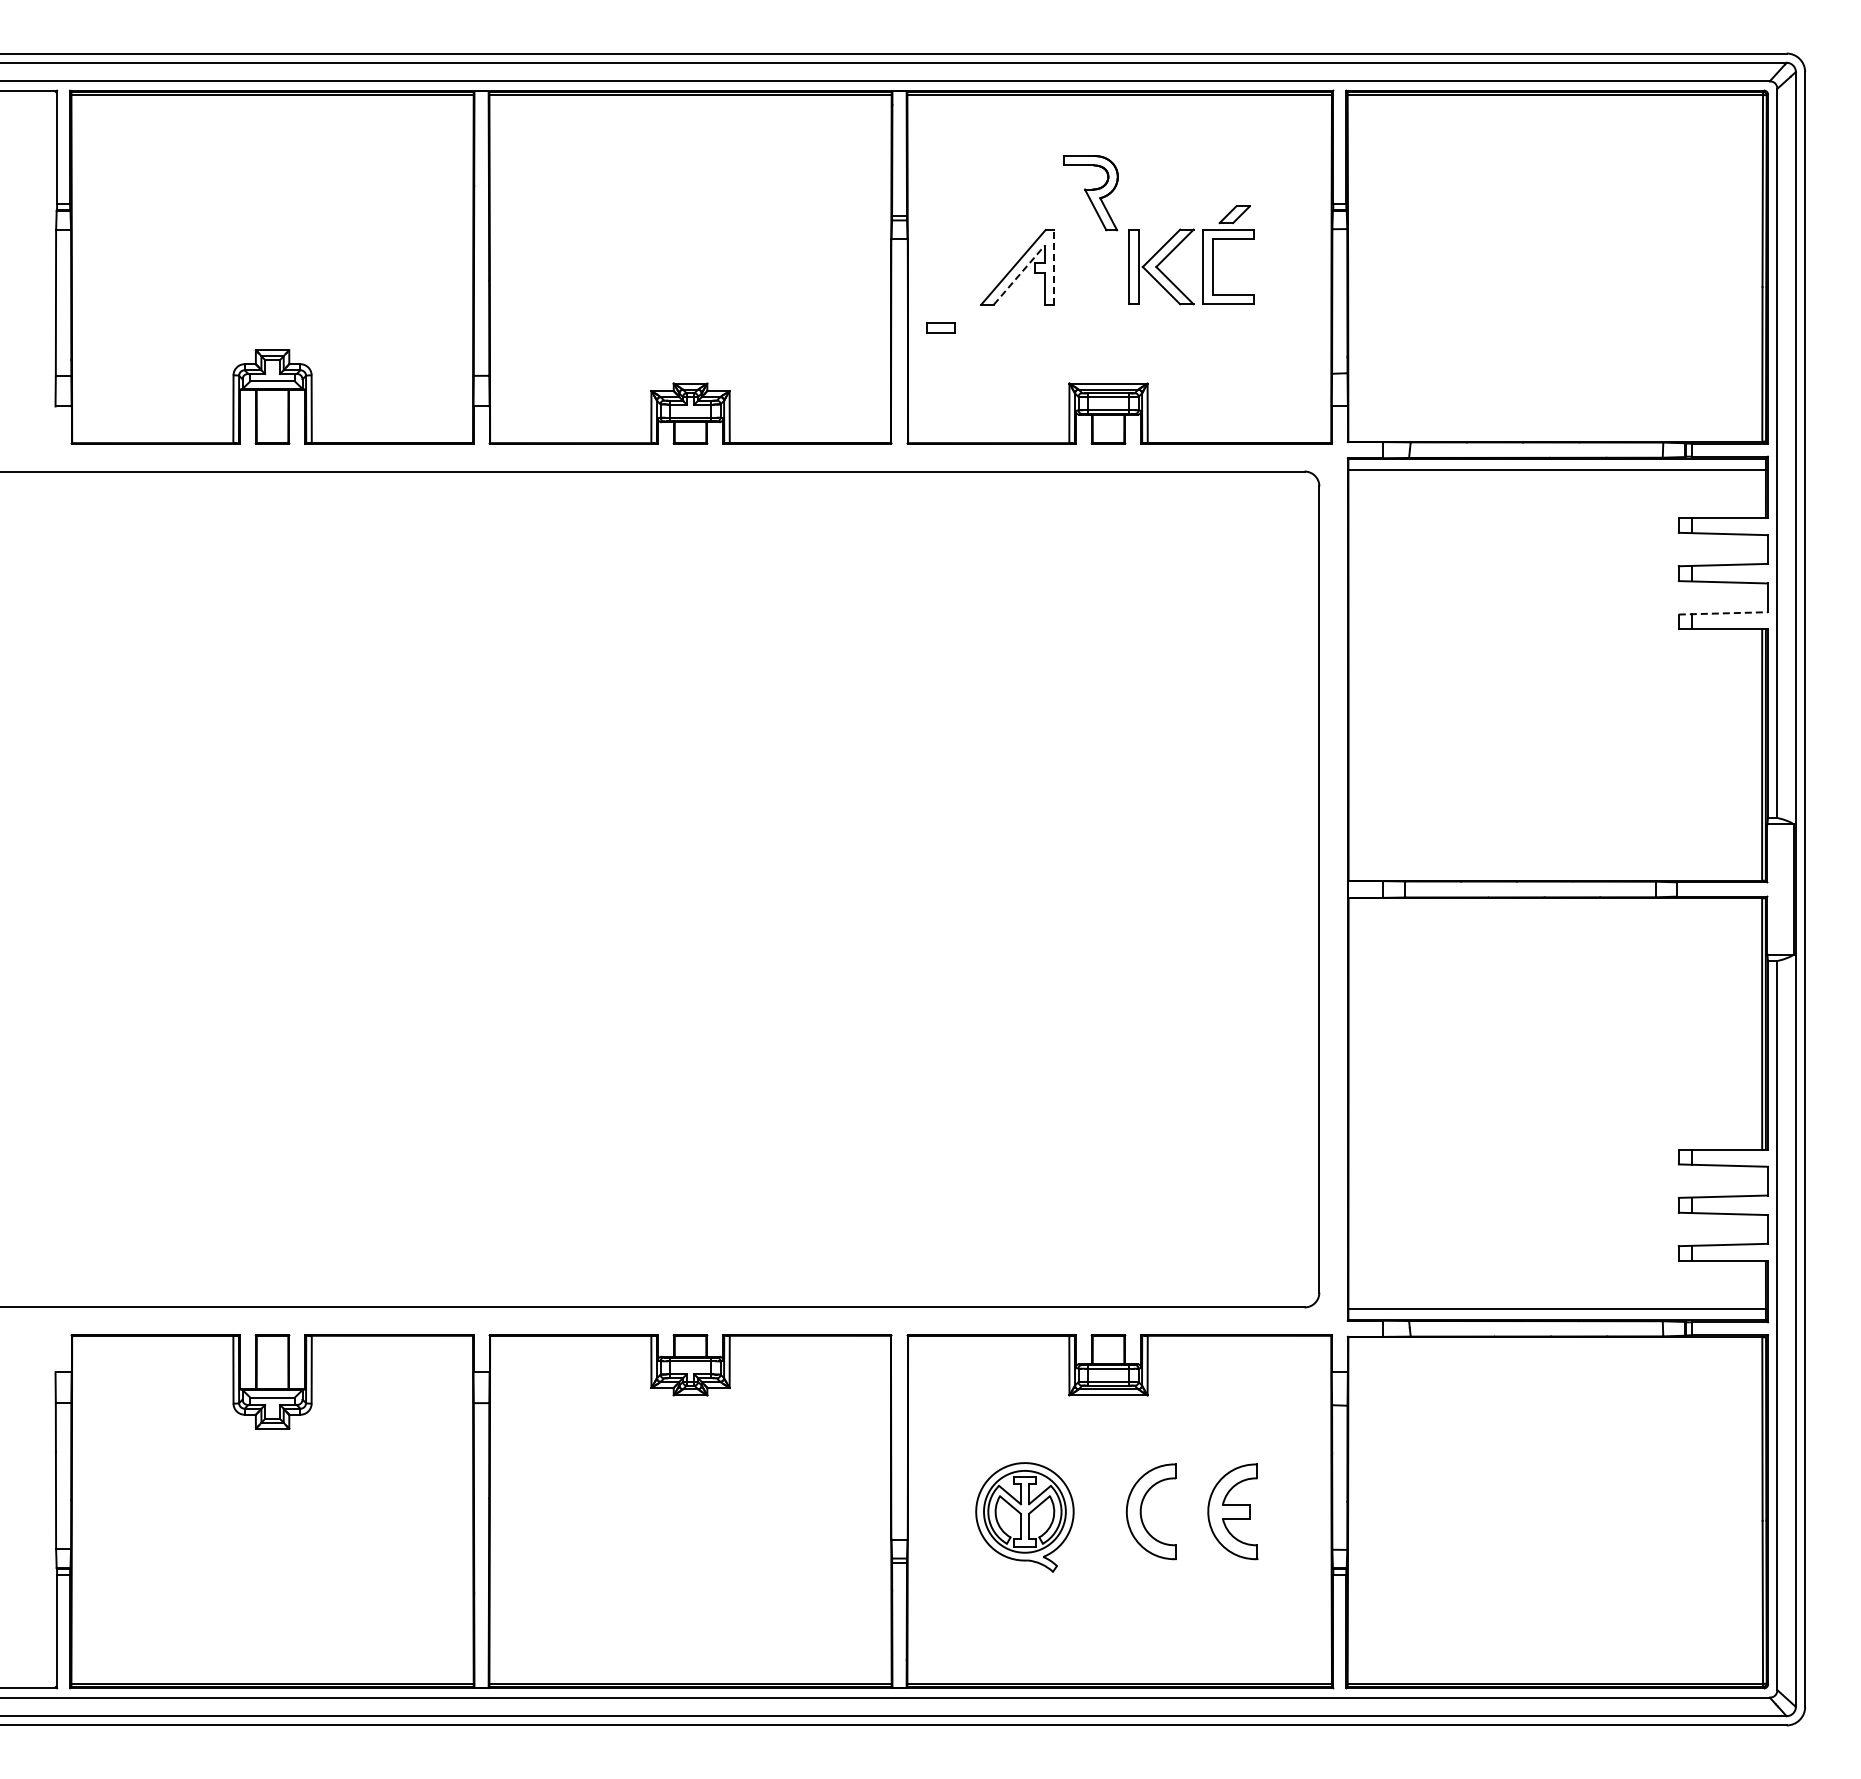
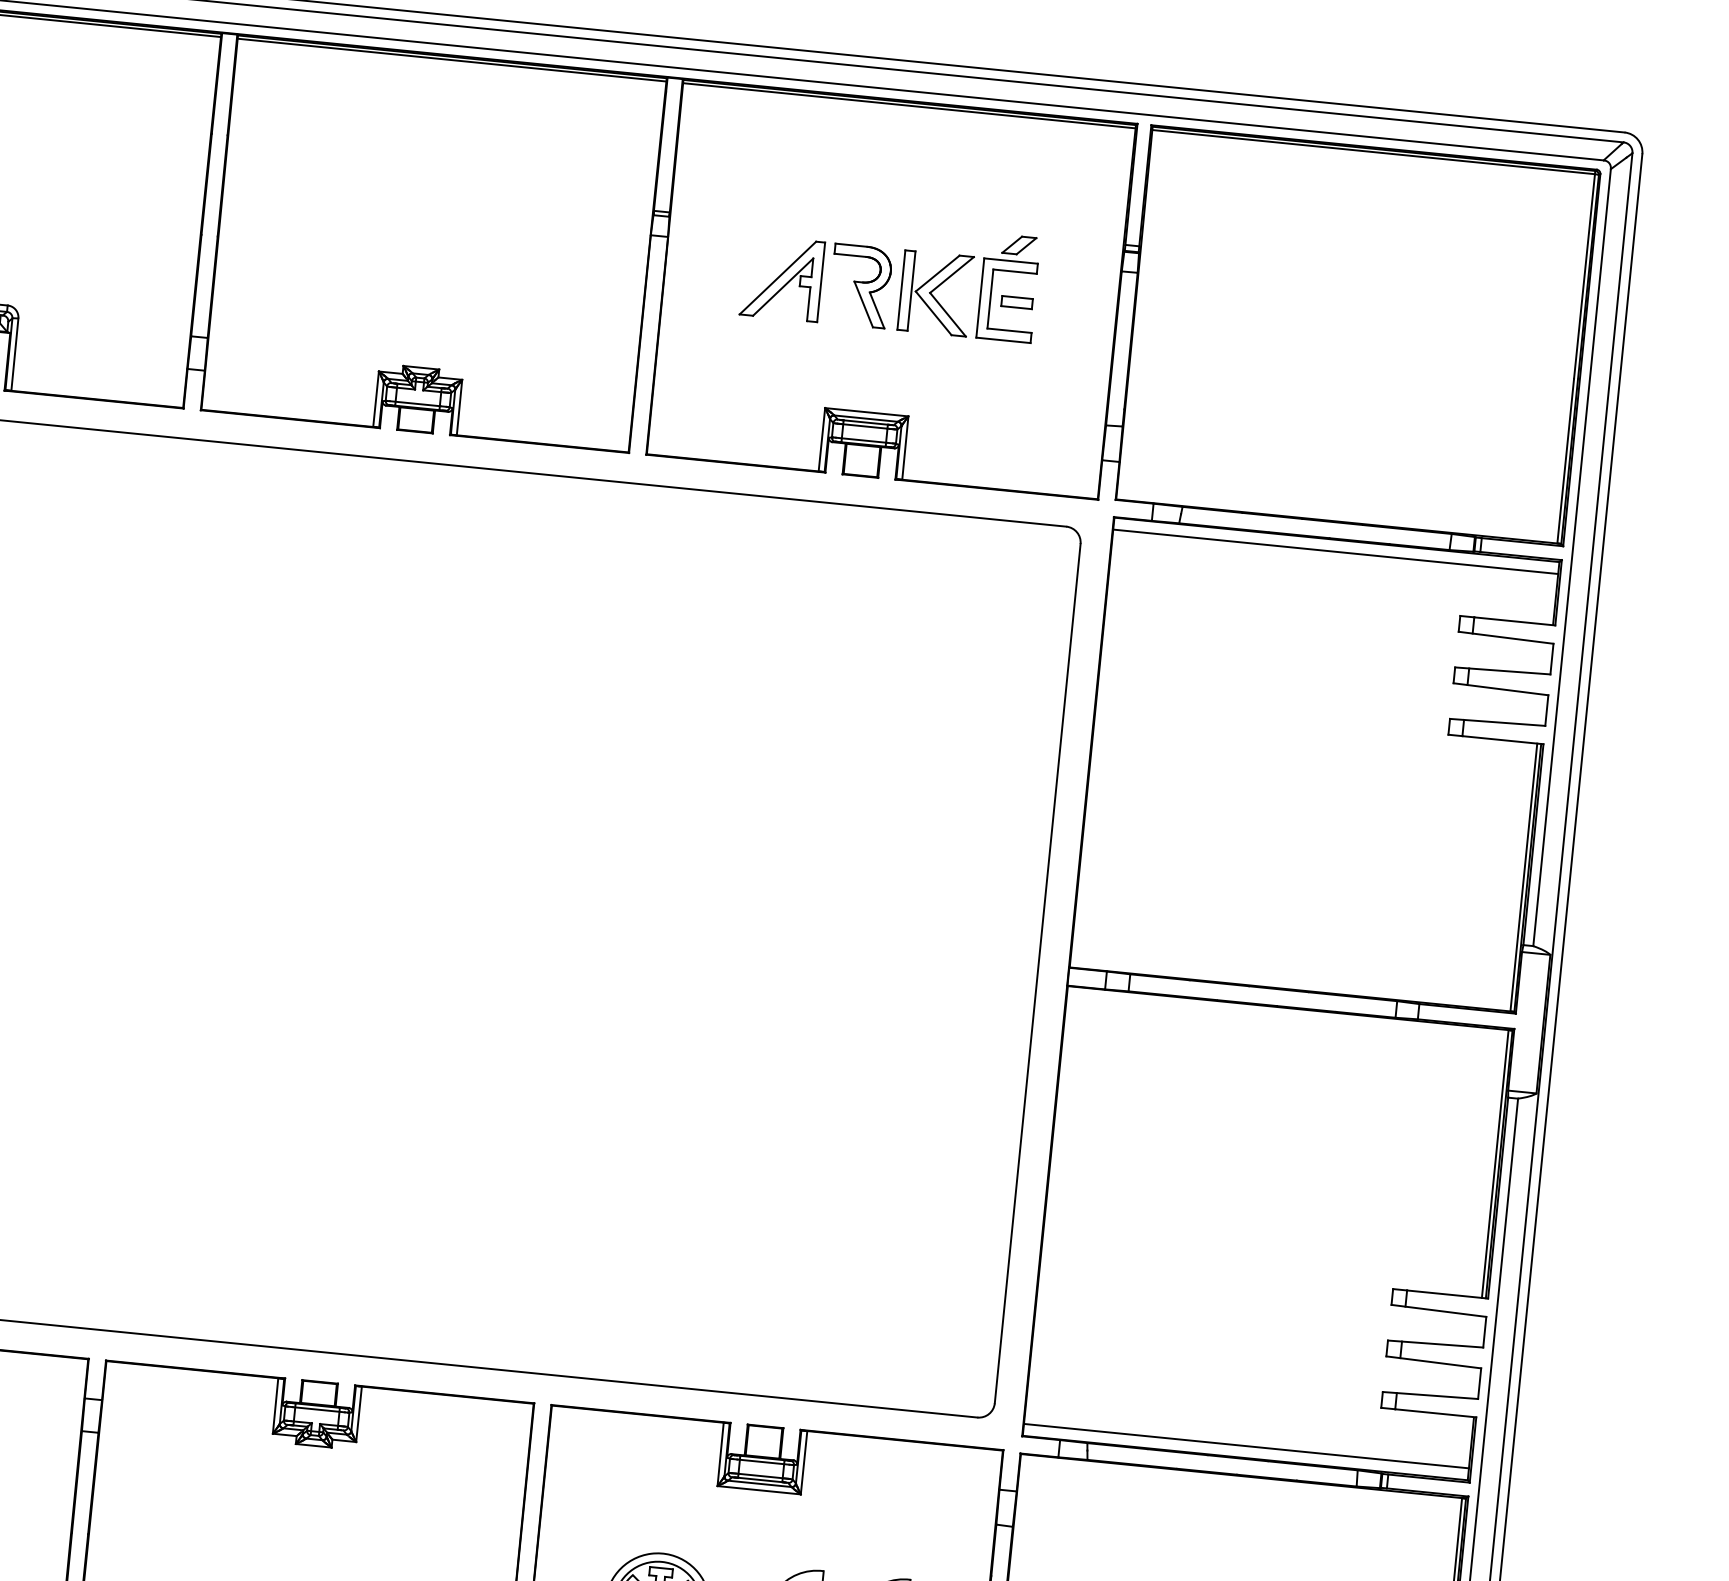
part: (1090, 193) -> (859, 286), moved
line: (1054, 266) -> (821, 281), dashed -> solid
line: (1019, 275) -> (783, 287), dashed -> solid
part: (940, 327) -> (1016, 302), moved
line: (1723, 613) -> (1497, 722), dashed -> solid

